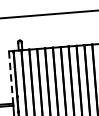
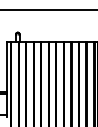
line: (10, 77) -> (6, 67), dashed -> solid

